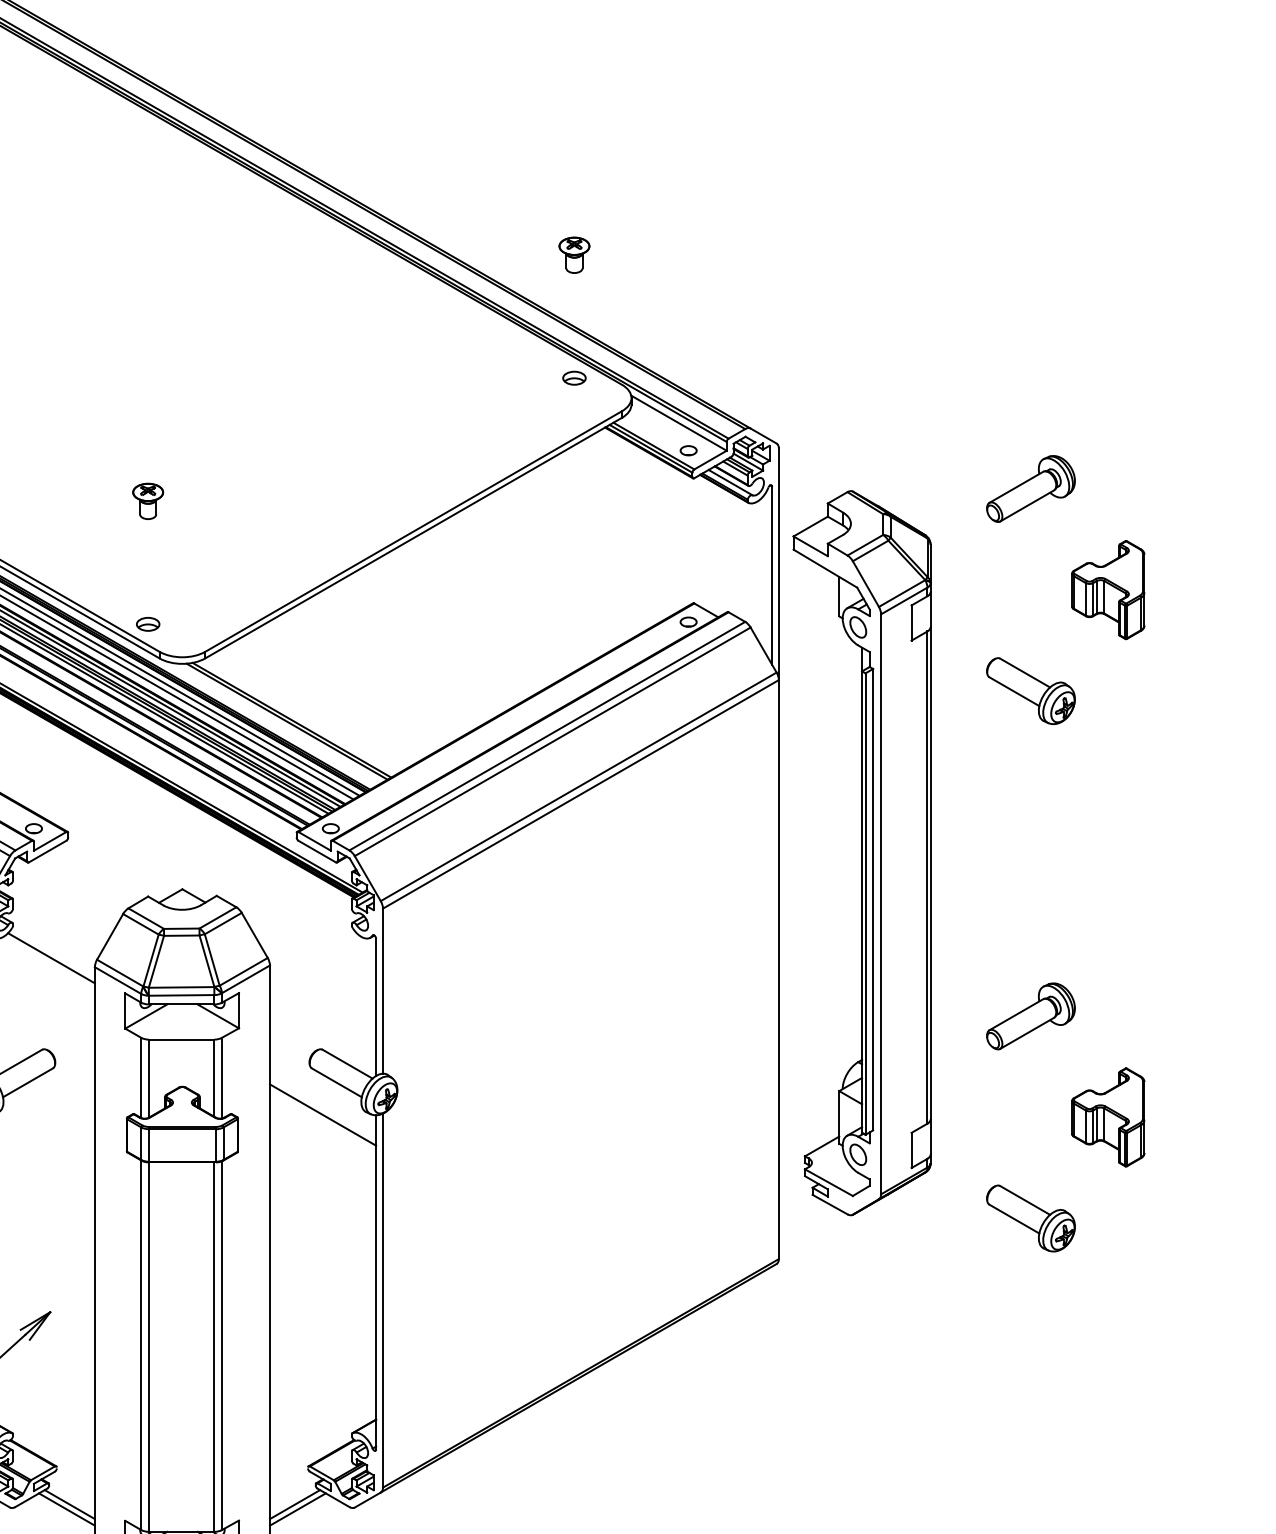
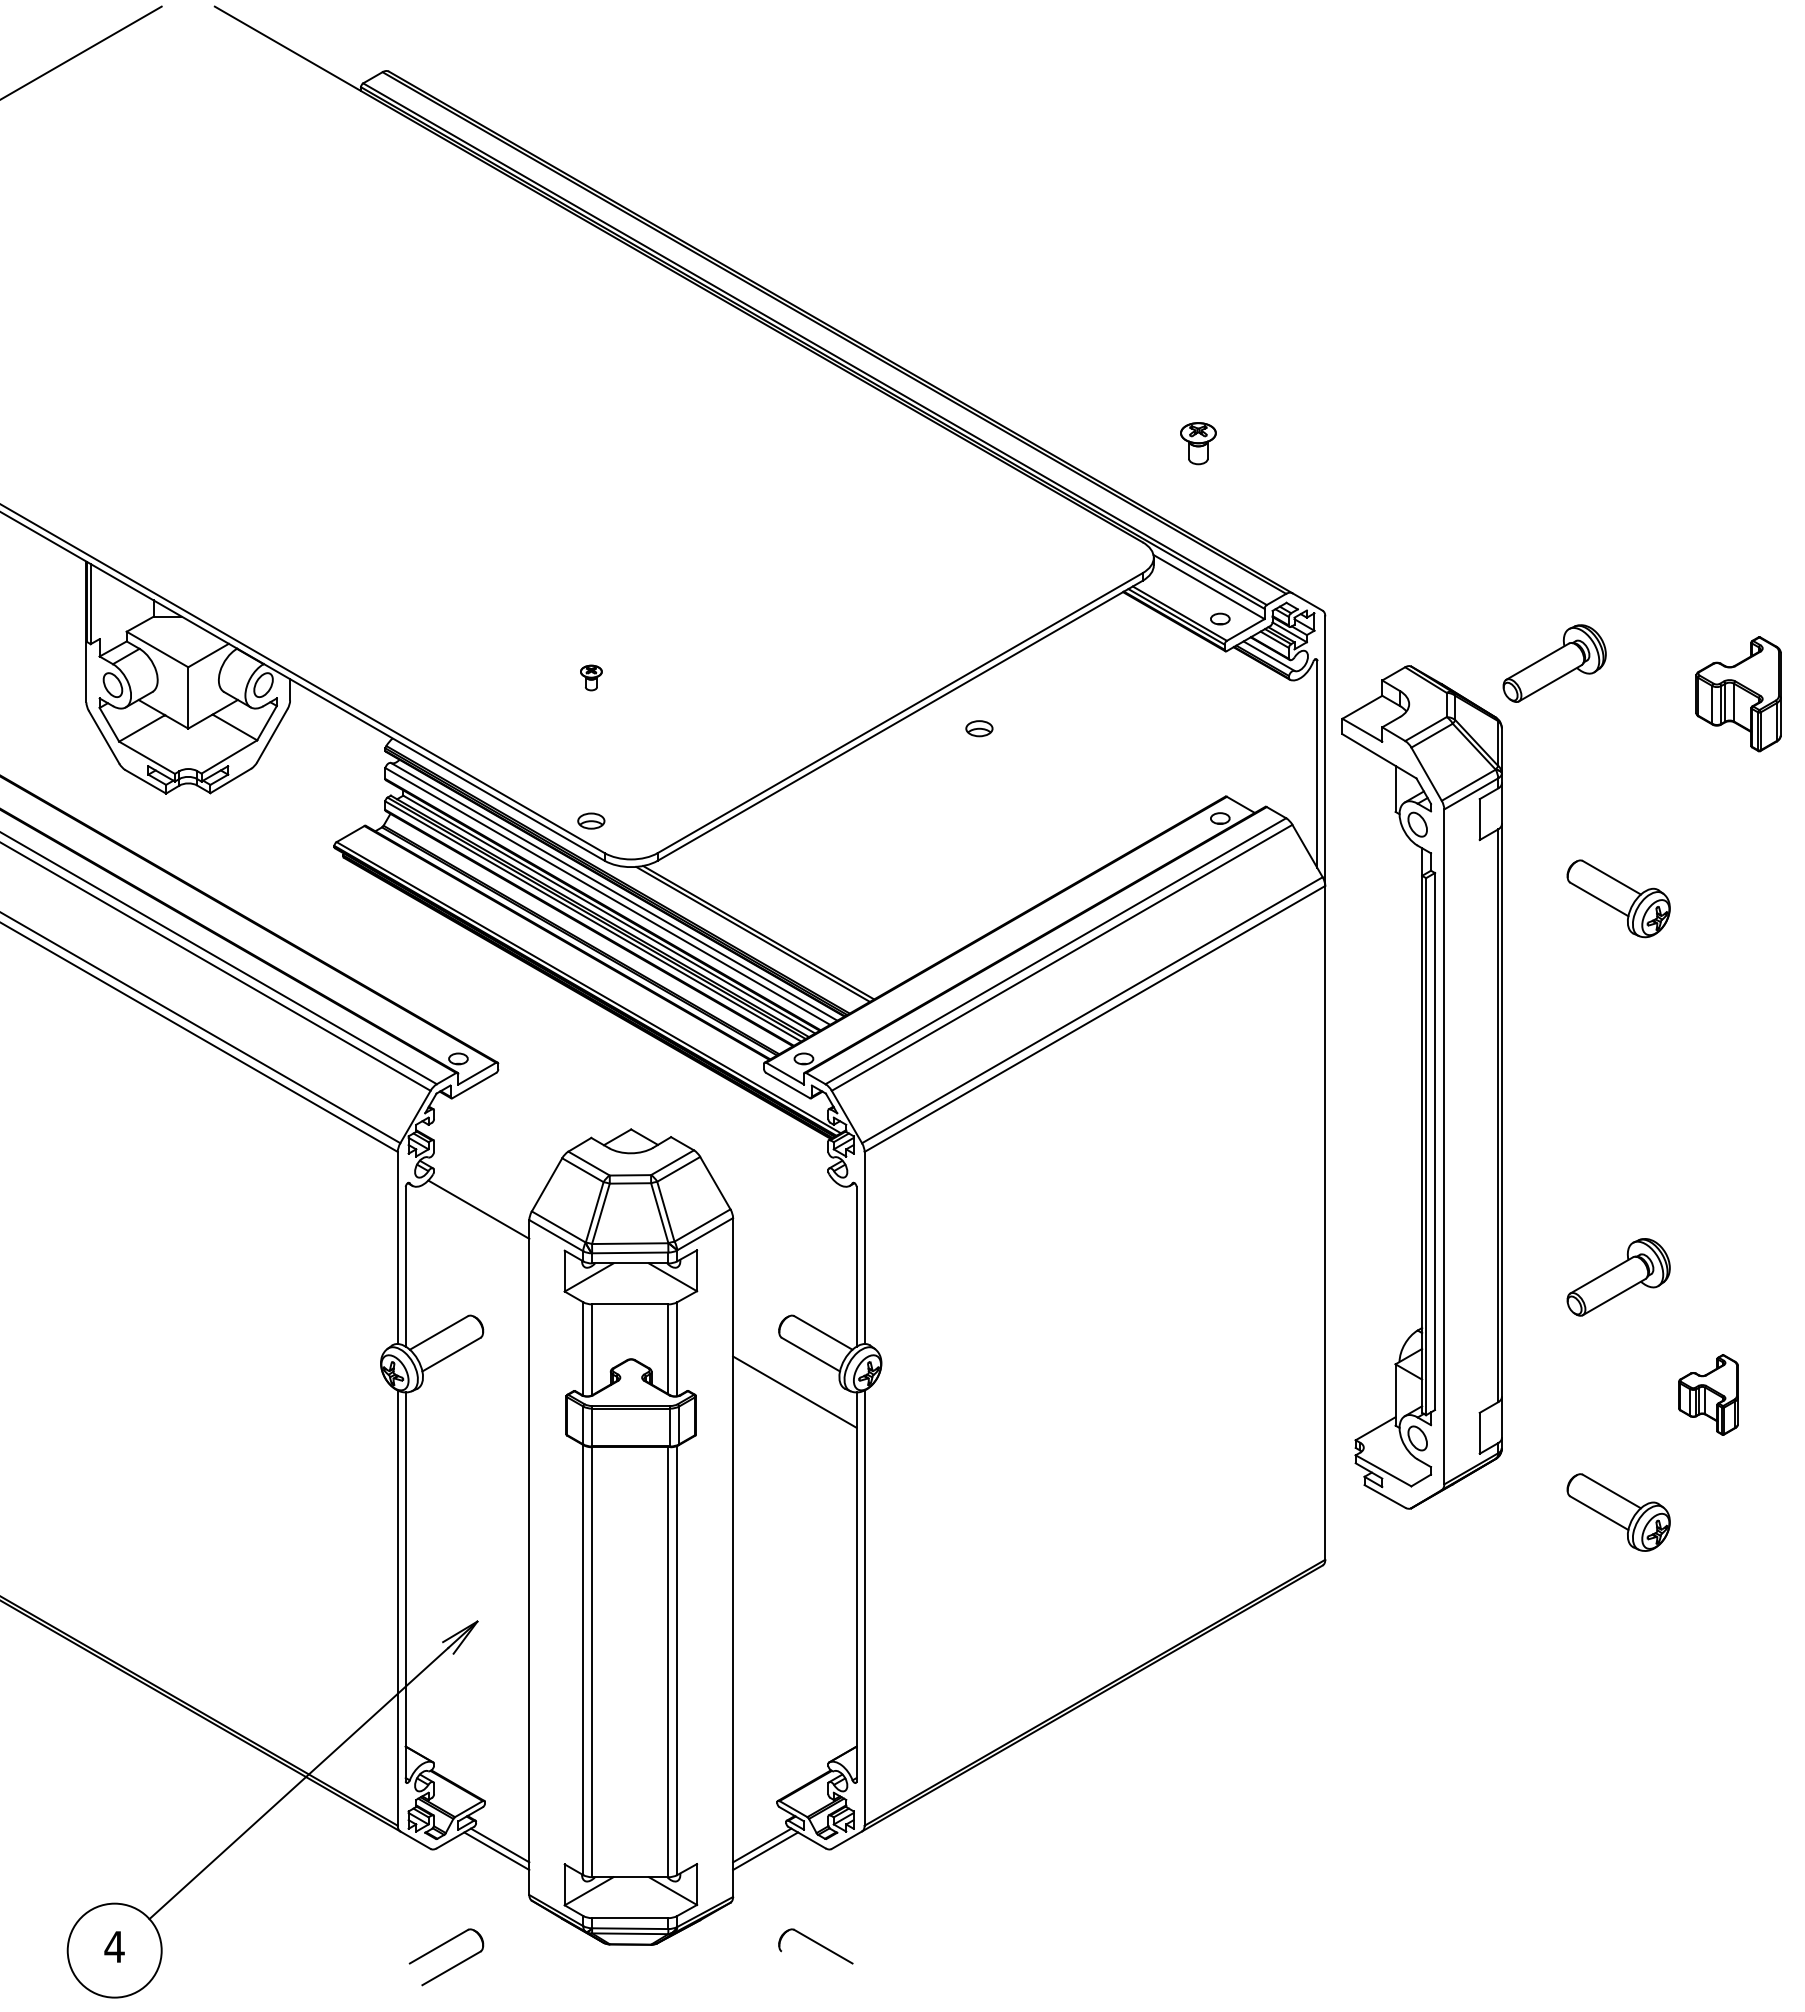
part: (574, 255) -> (1198, 443), moved
part: (574, 378) -> (979, 728), moved
part: (1030, 488) -> (1554, 663), moved
part: (148, 500) -> (591, 677), size x0.6
part: (1108, 590) -> (1738, 694), moved
part: (1108, 1117) -> (1708, 1394), size x0.7

